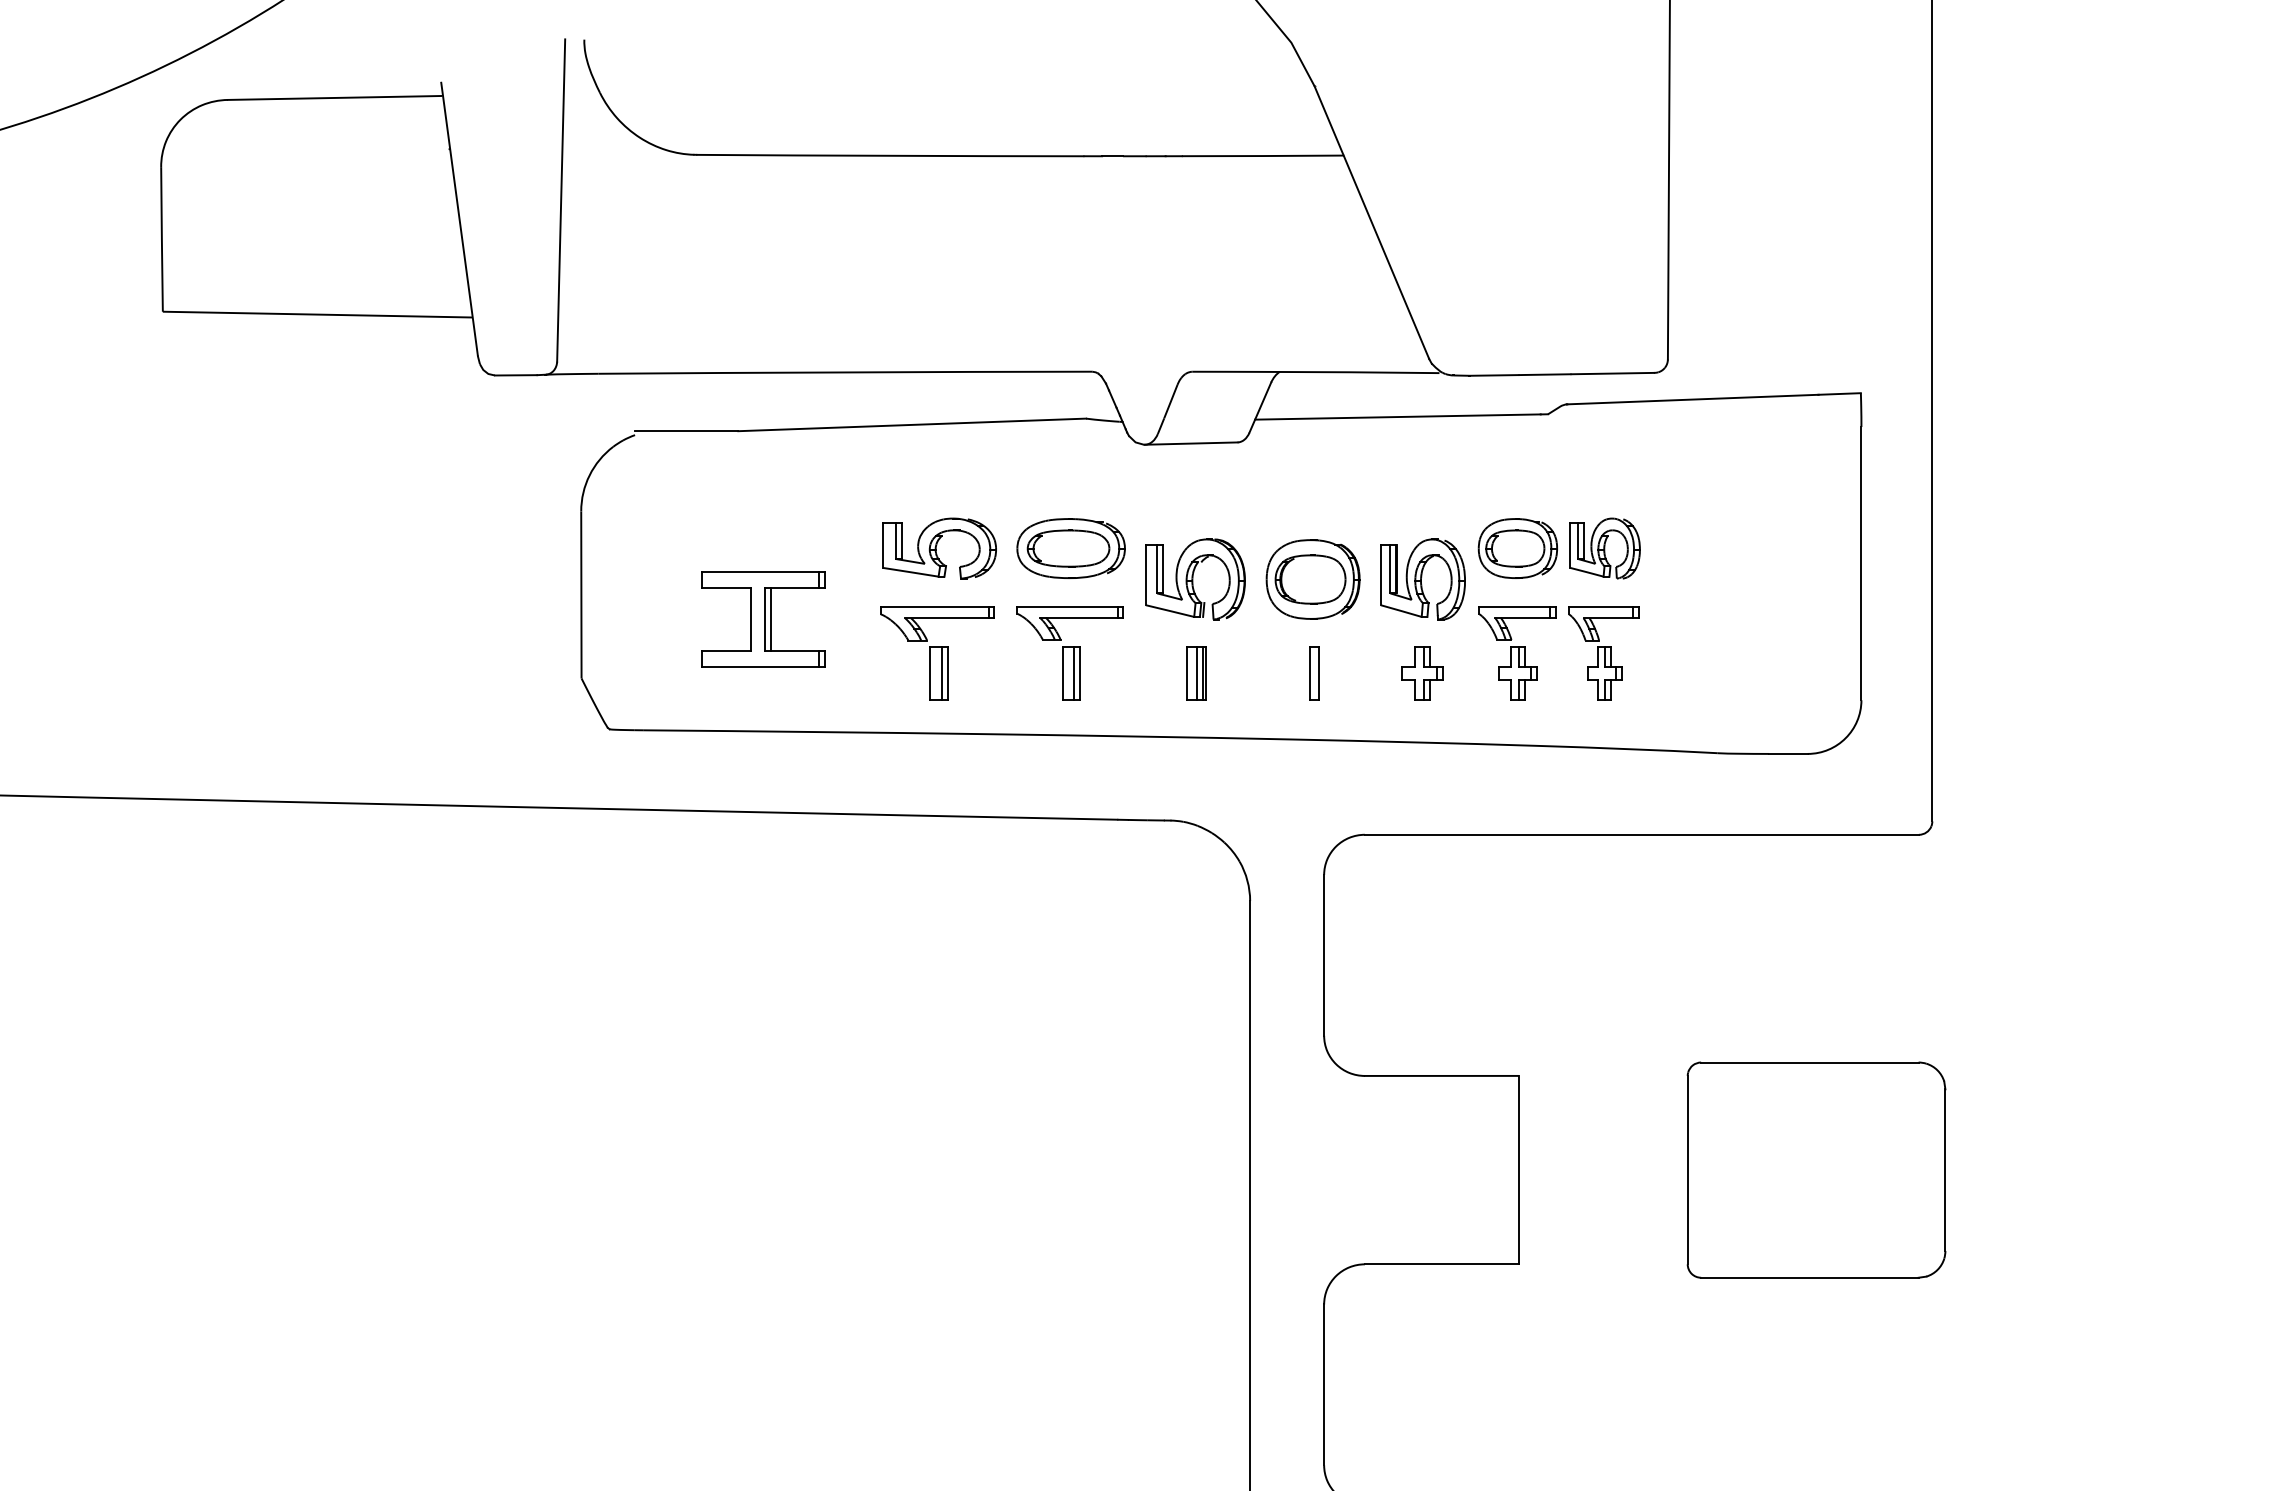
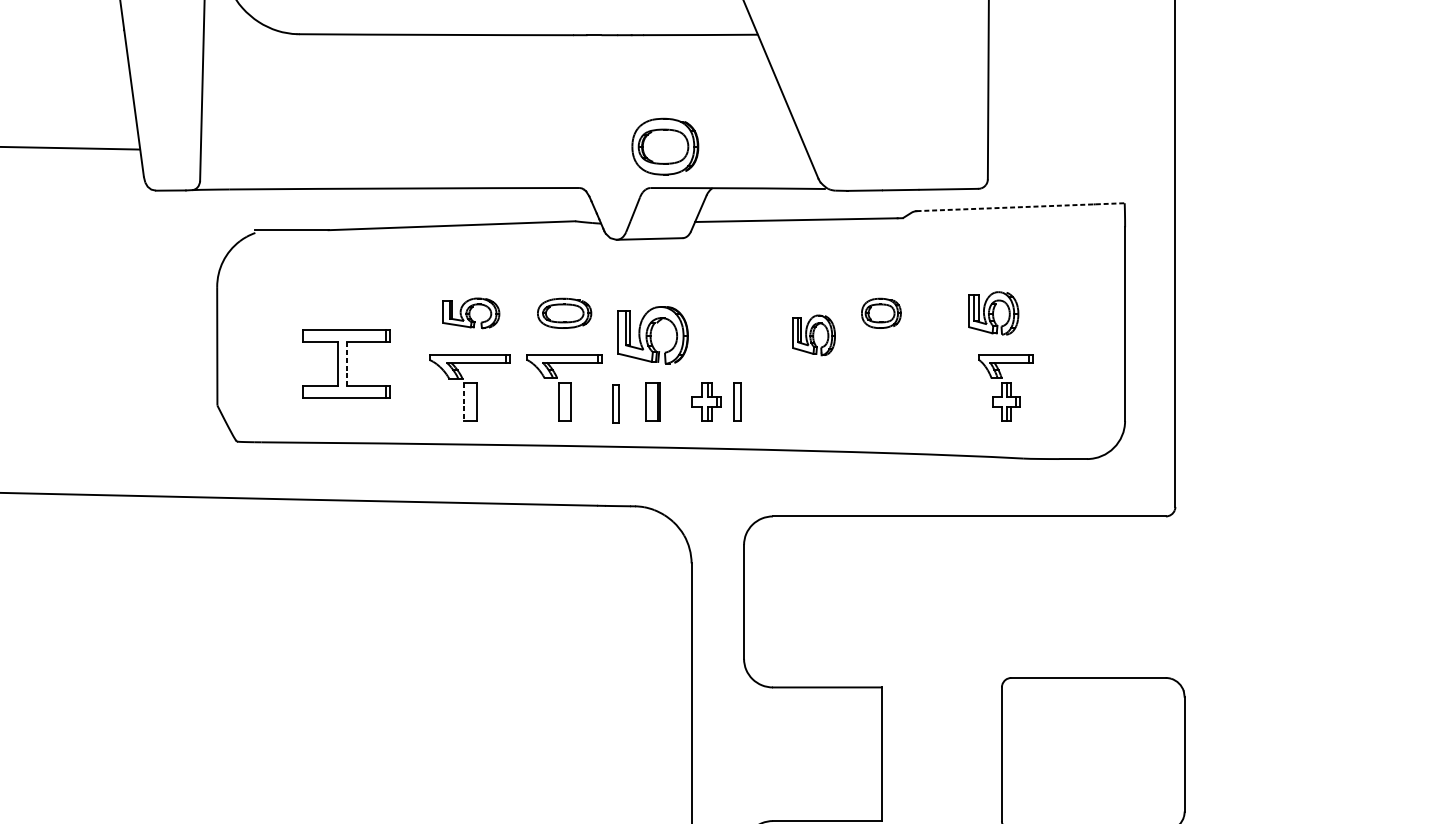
line: (1714, 398) -> (1020, 207), solid -> dashed
part: (939, 548) -> (471, 313), size x0.7
part: (1070, 548) -> (564, 313), size x0.7
part: (1517, 548) -> (881, 313), size x0.7
part: (1604, 548) -> (993, 313), moved
part: (1312, 579) -> (664, 146), moved
part: (1422, 579) -> (813, 335), size x0.7
line: (764, 619) -> (347, 363), solid -> dashed
line: (771, 619) -> (352, 363), removed
part: (1517, 653) -> (1006, 387), moved
part: (1603, 653) -> (942, 387), removed
line: (929, 673) -> (464, 402), solid -> dashed
line: (941, 673) -> (472, 402), removed
line: (1073, 673) -> (566, 402), removed
line: (1196, 673) -> (653, 402), removed
part: (1422, 673) -> (706, 402), moved
part: (1143, 676) -> (615, 404), added

